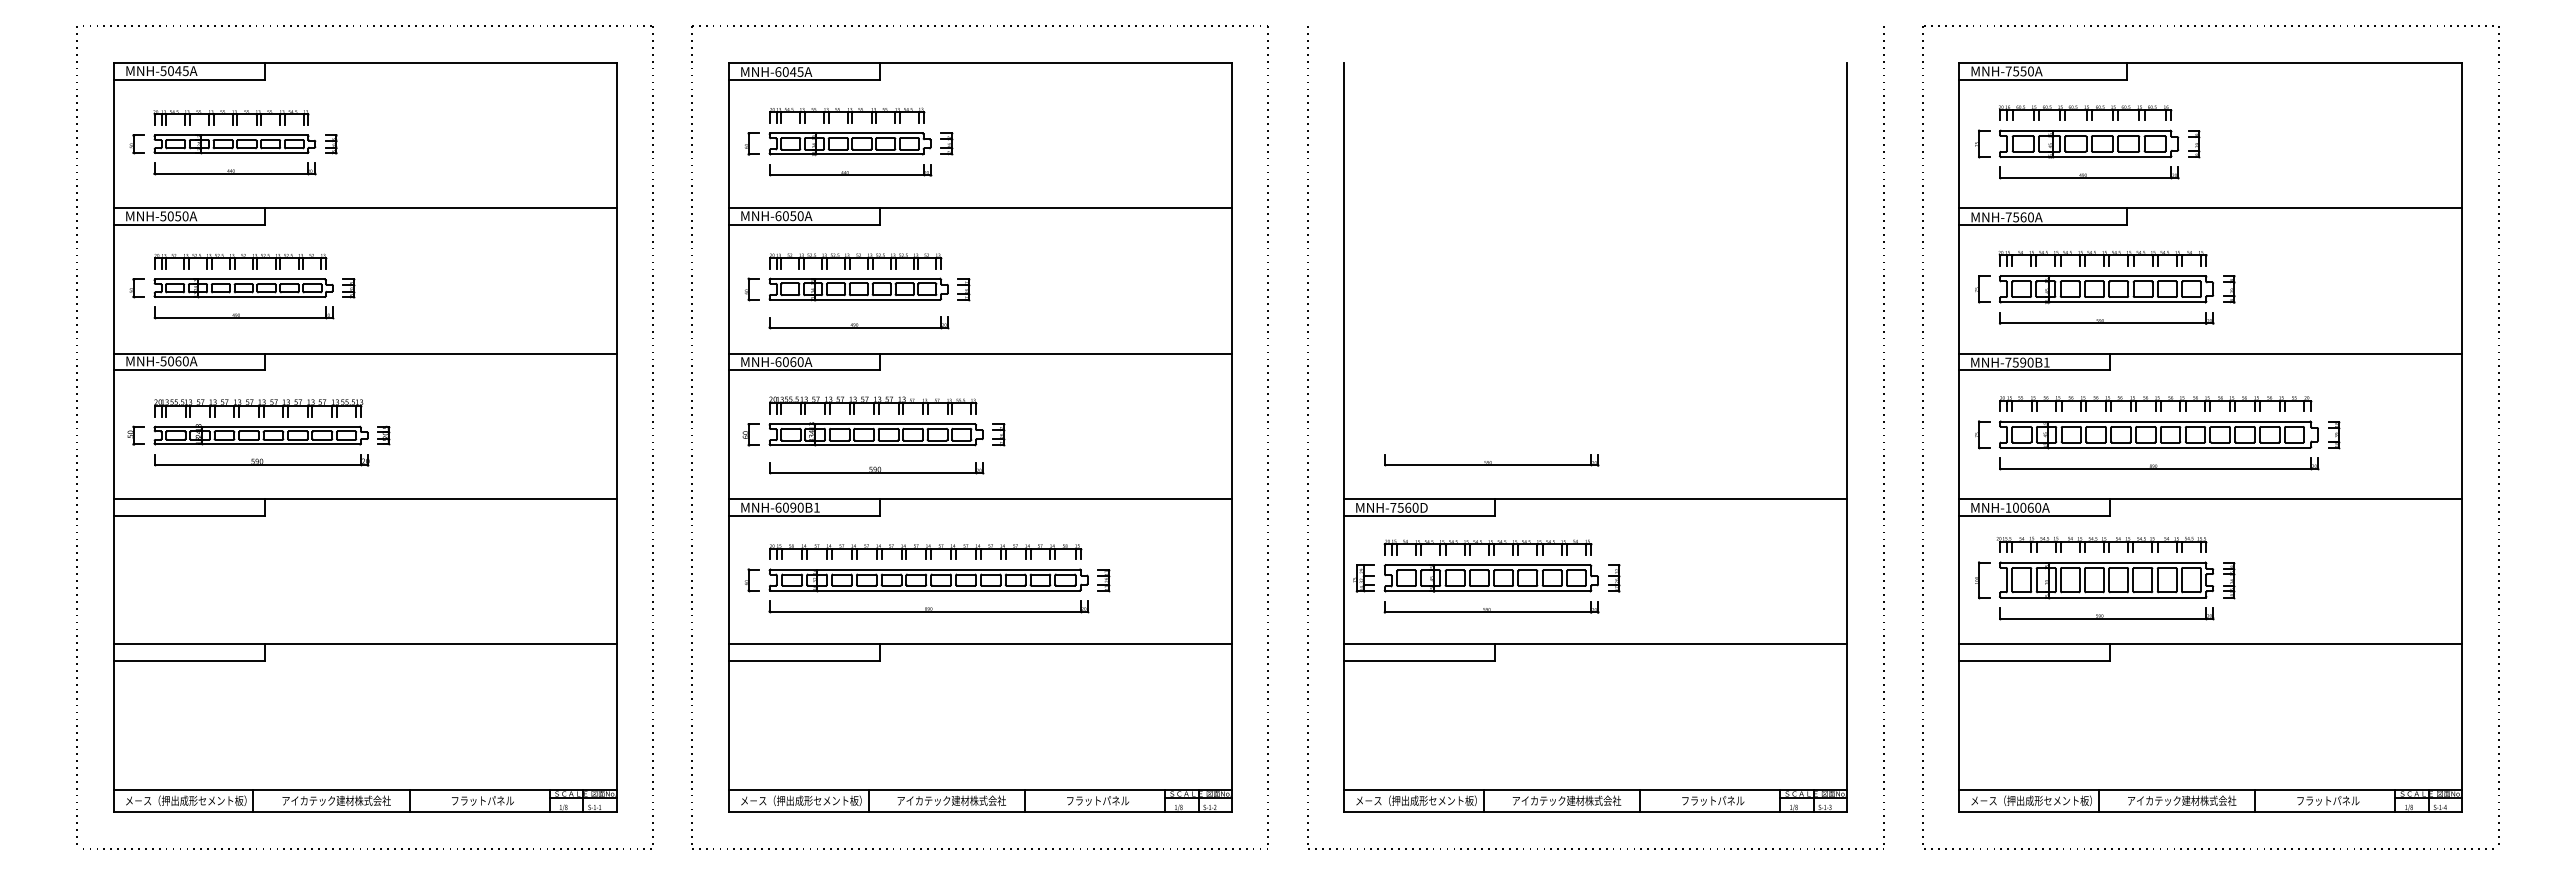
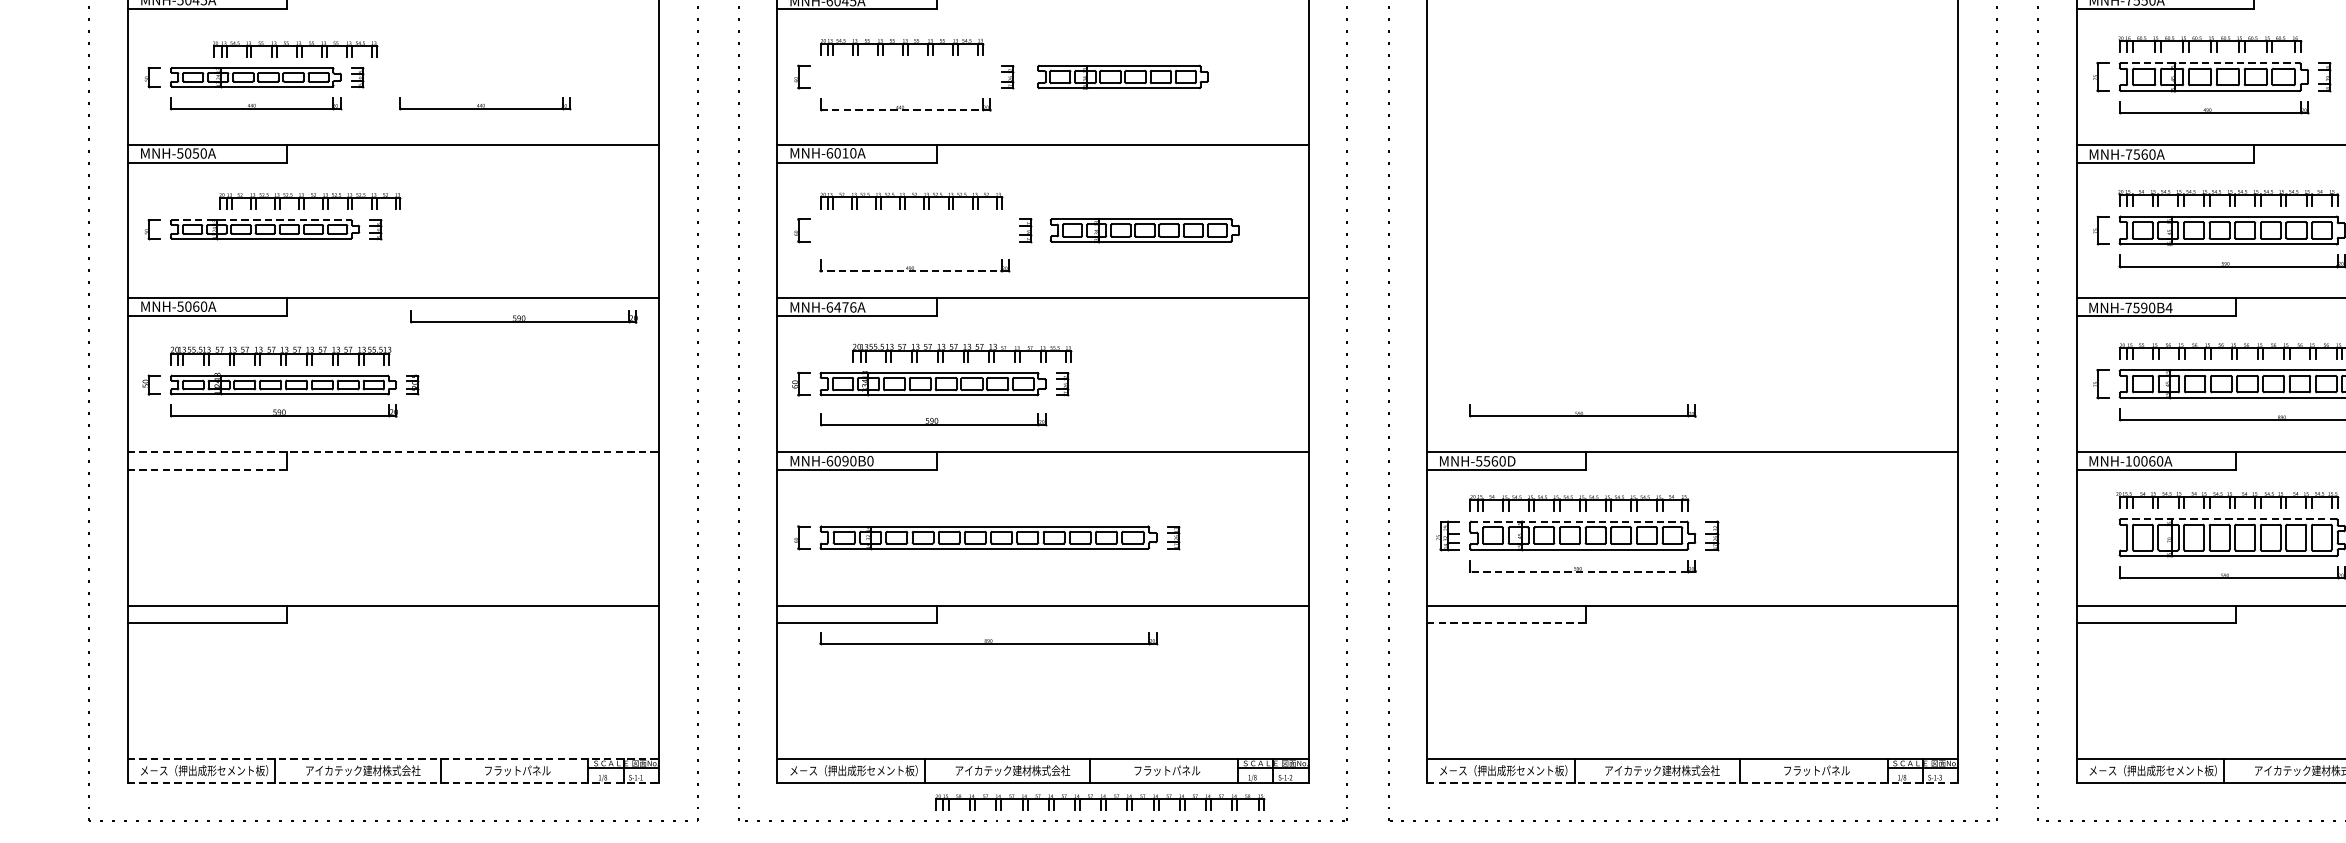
part: (231, 117) -> (295, 49), moved
line: (2085, 130) -> (2210, 62), solid -> dashed
part: (849, 144) -> (1122, 77), moved
part: (451, 168) -> (484, 102), added
line: (849, 175) -> (904, 110), solid -> dashed
text: (793, 216) -> (845, 153), MNH-6050A -> MNH-6010A
part: (240, 261) -> (310, 201), moved
line: (240, 279) -> (261, 220), solid -> dashed
part: (858, 289) -> (1144, 230), moved
part: (243, 312) -> (264, 255), removed
line: (858, 327) -> (914, 270), solid -> dashed
text: (792, 362) -> (844, 307), MNH-6060A -> MNH-6476A
text: (2046, 362) -> (2168, 307), MNH-7590B1 -> MNH-7590B4
part: (488, 371) -> (523, 317), added
part: (873, 405) -> (962, 353), moved
line: (365, 499) -> (393, 452), solid -> dashed
text: (816, 507) -> (870, 460), MNH-6090B1 -> MNH-6090B0
text: (1393, 507) -> (1479, 460), MNH-7560D -> MNH-5560D
line: (189, 515) -> (207, 469), solid -> dashed
part: (925, 551) -> (1100, 802), moved
line: (2103, 562) -> (2229, 519), solid -> dashed
line: (1488, 565) -> (1579, 522), solid -> dashed
part: (1982, 580) -> (2101, 538), removed
part: (928, 606) -> (988, 638), moved
line: (1487, 612) -> (1578, 571), solid -> dashed
line: (1419, 661) -> (1506, 623), solid -> dashed
line: (365, 789) -> (393, 758), solid -> dashed
line: (365, 812) -> (393, 783), solid -> dashed
line: (1595, 812) -> (1692, 783), solid -> dashed

